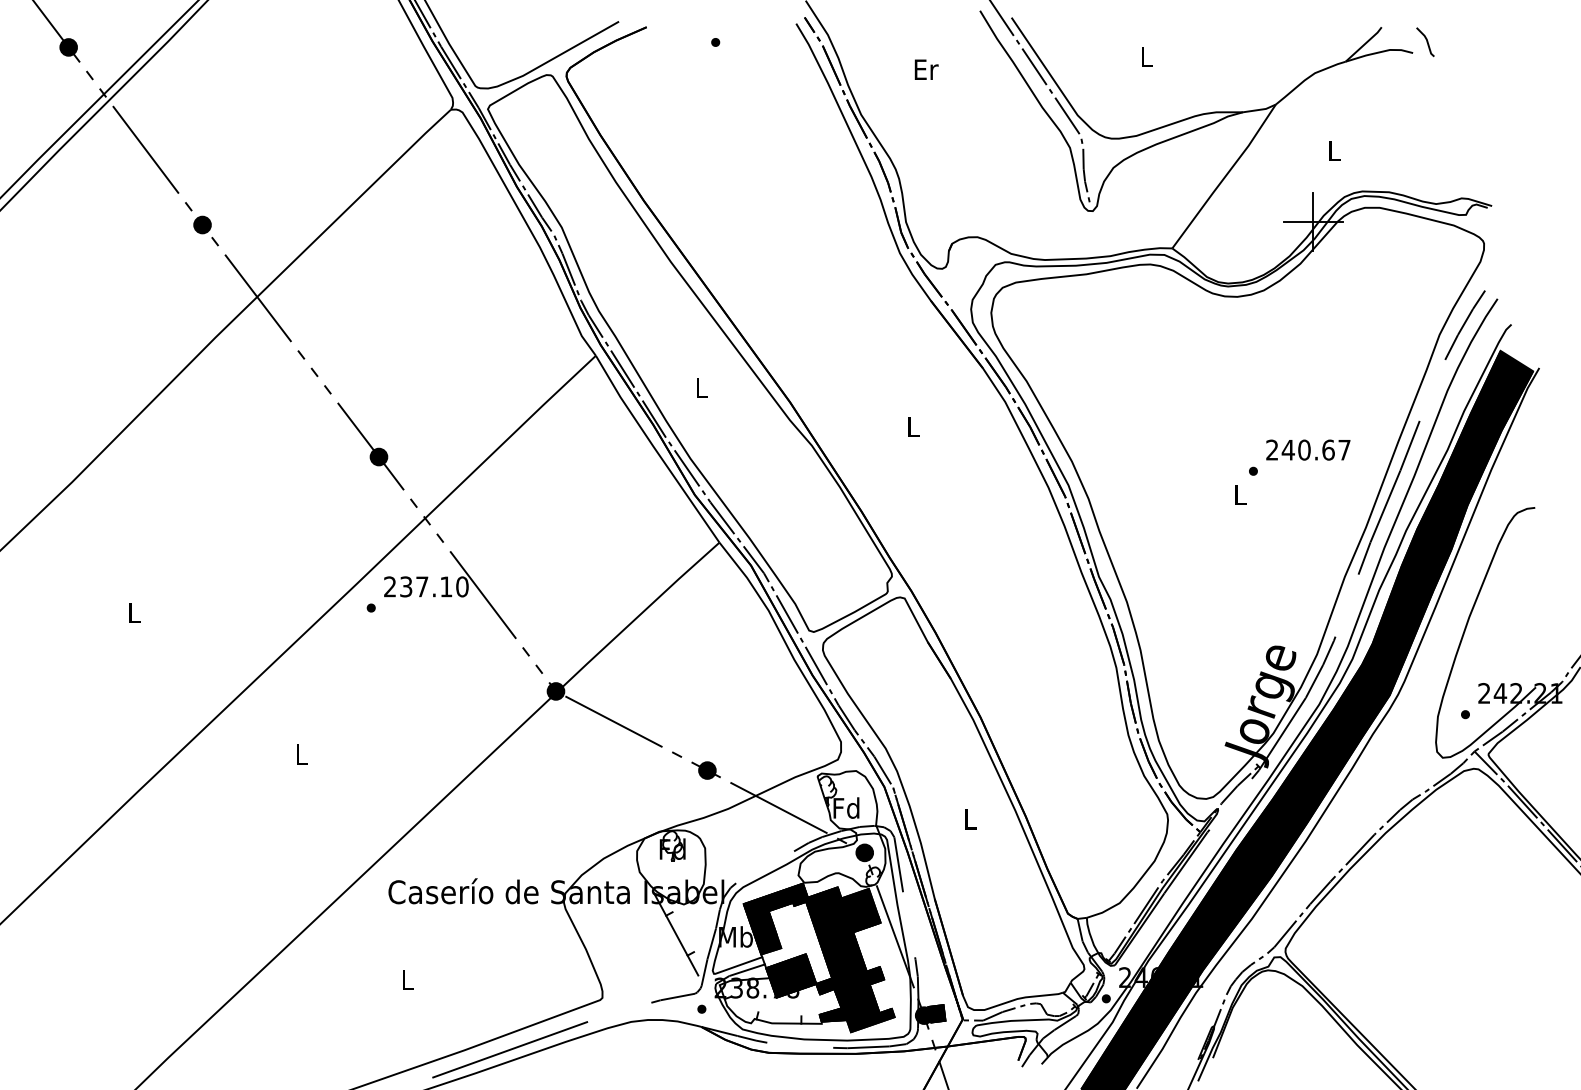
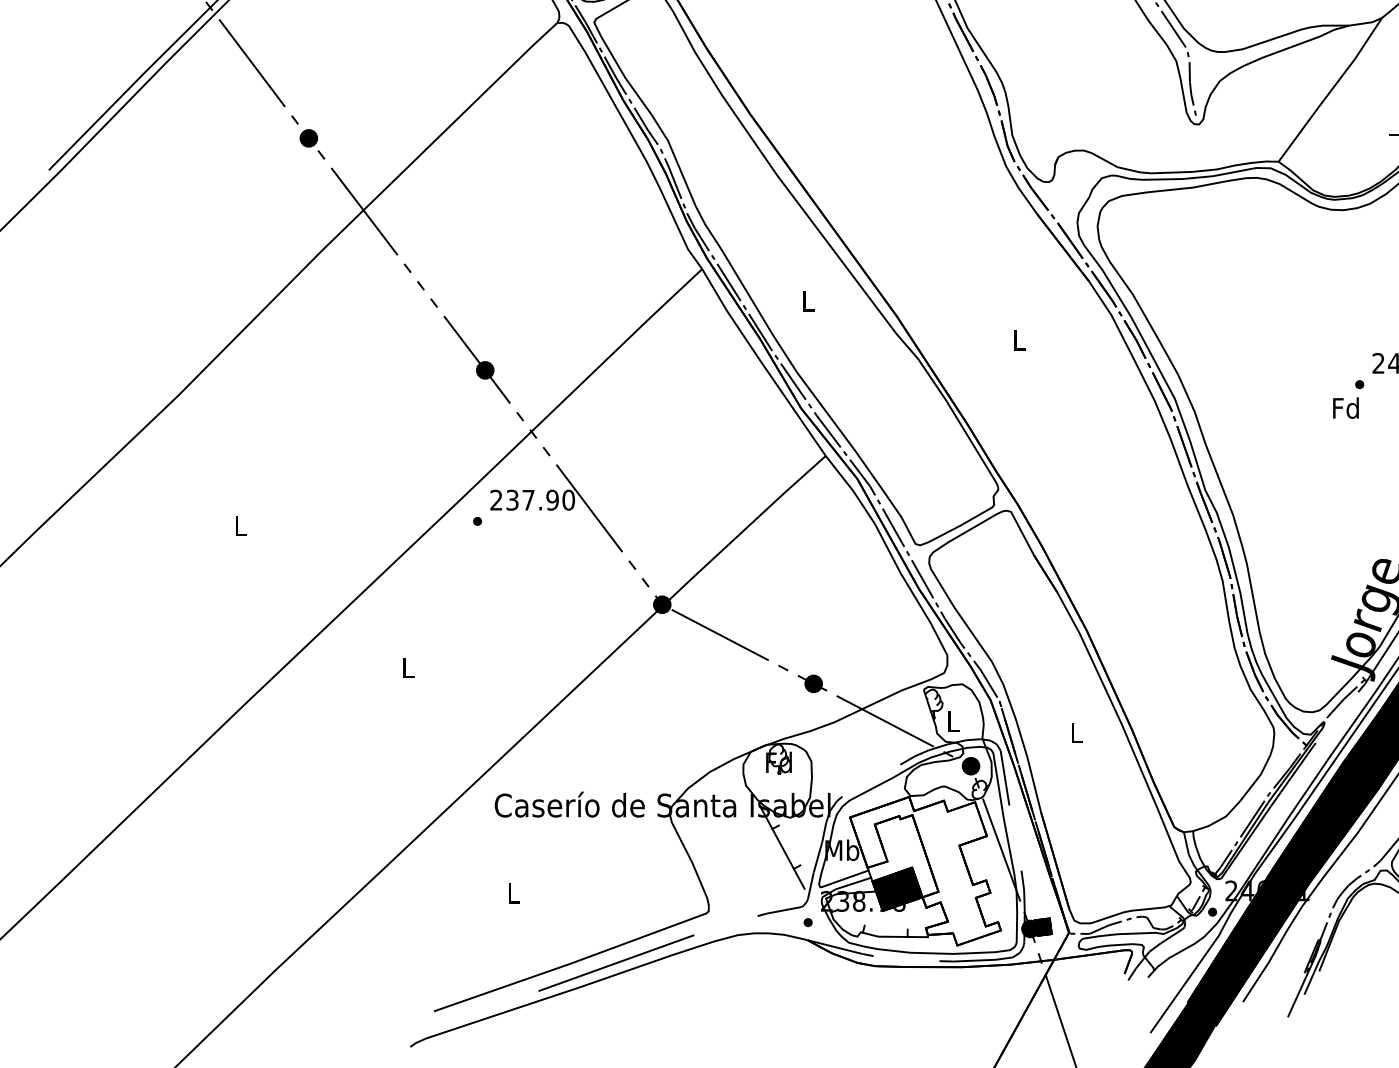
text: (1239, 494) -> (1345, 407), L -> Fd
text: (446, 586) -> (552, 499), 237.10 -> 237.90
text: (846, 807) -> (952, 720), Fd -> L
fill: (818, 957) -> (924, 870), removed

